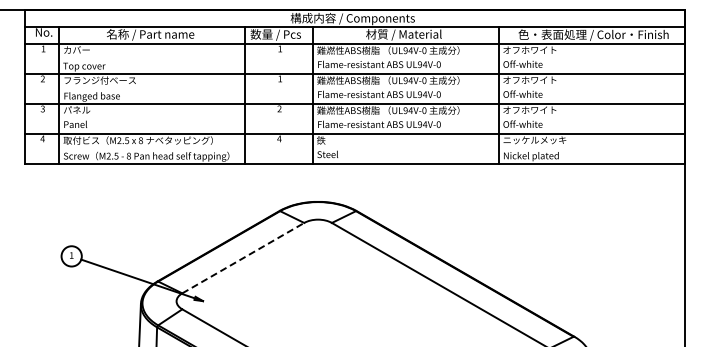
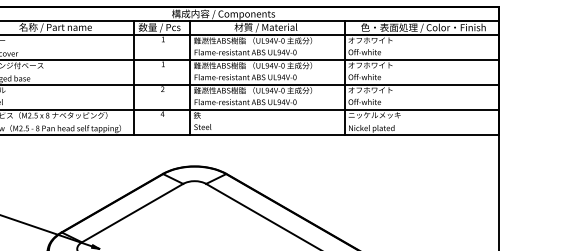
line: (243, 257) -> (132, 212), dashed -> solid

